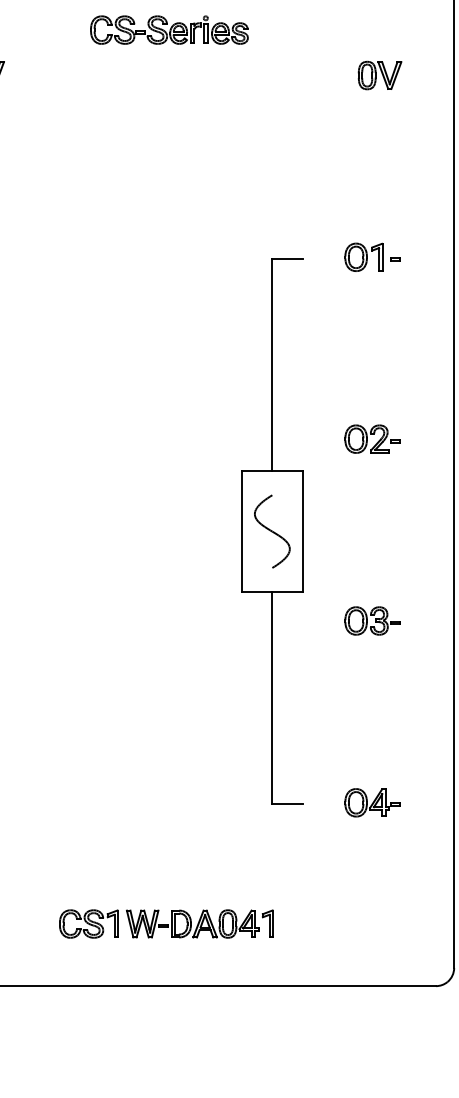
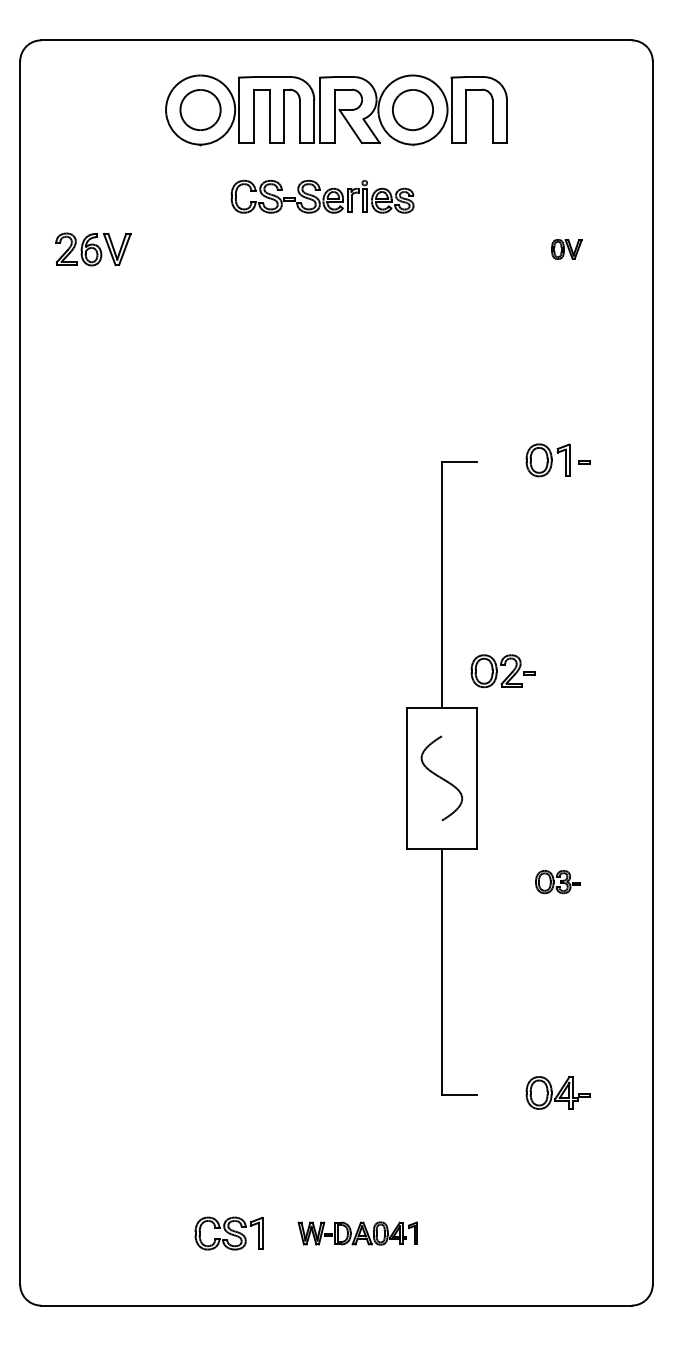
part: (379, 75) -> (566, 249), size x0.6
part: (371, 439) -> (502, 671), moved
part: (371, 620) -> (557, 881), size x0.7
part: (199, 923) -> (357, 1233), size x0.7

